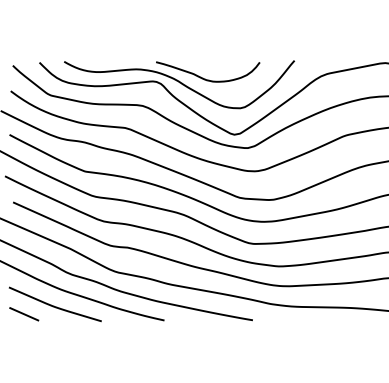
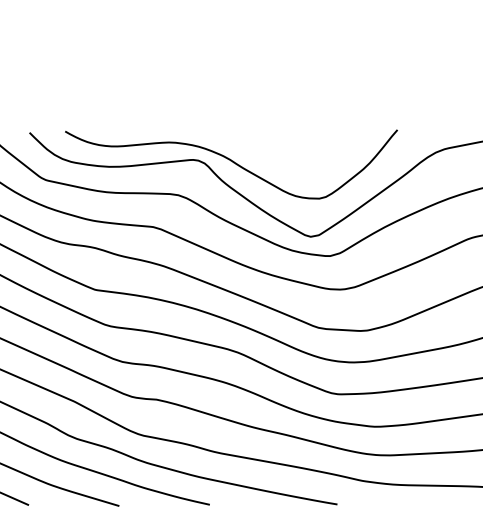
curve: (205, 78) -> (269, 155), removed

